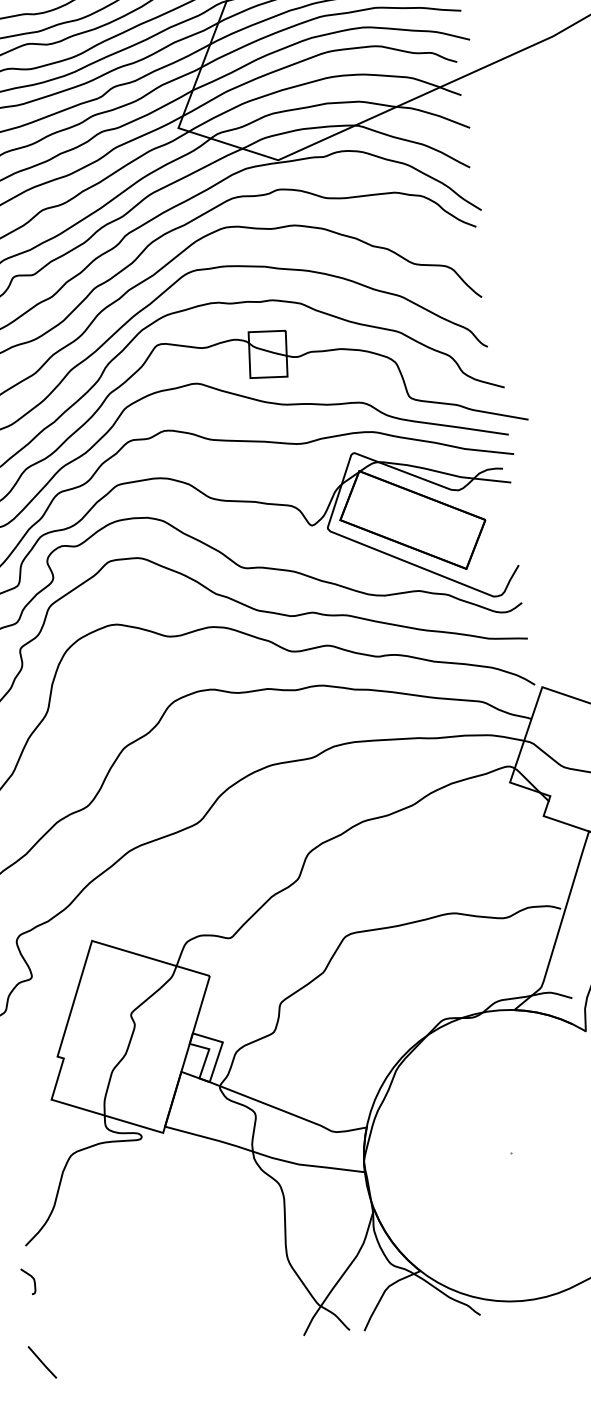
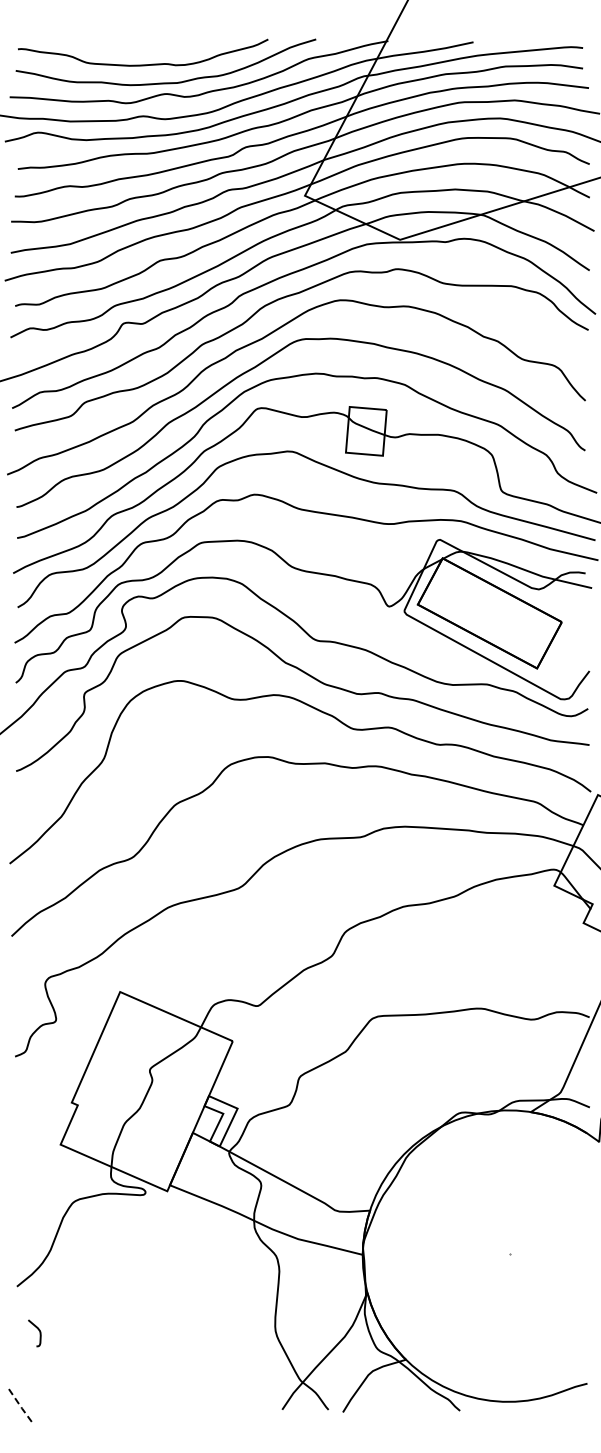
curve: (30, 1277) -> (37, 1329), moved
line: (42, 1362) -> (19, 1404), solid -> dashed

